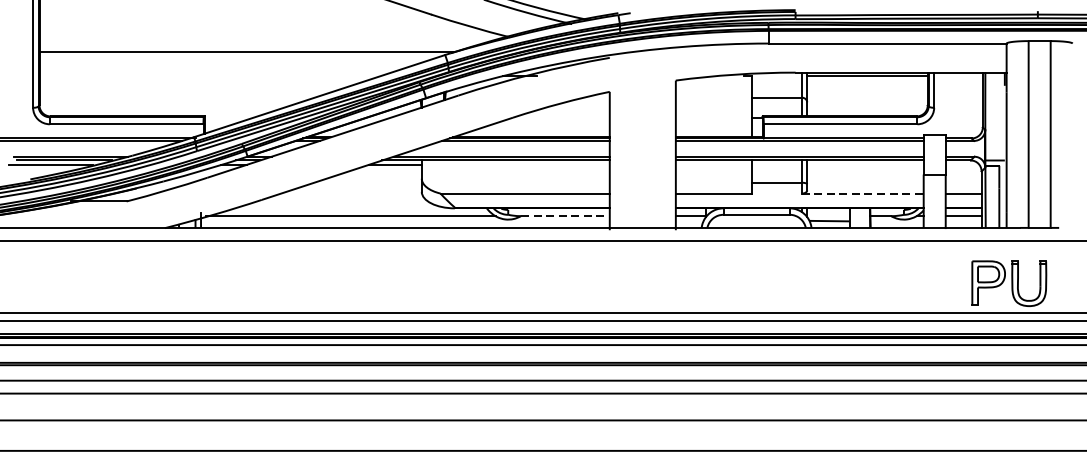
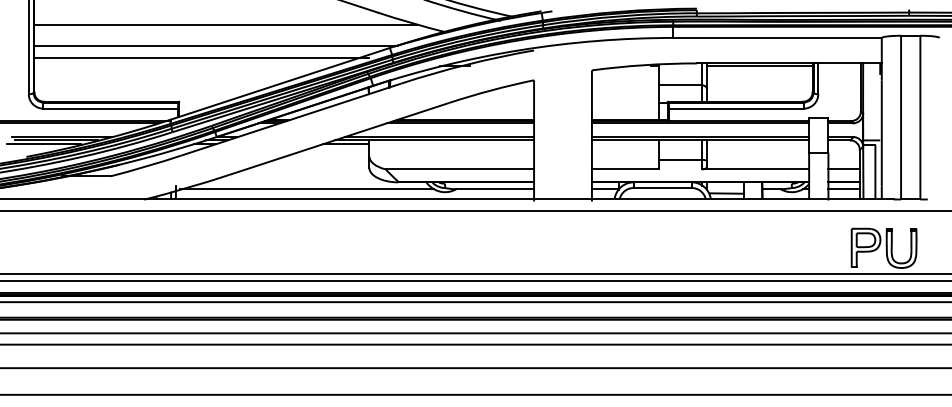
line: (257, 28) -> (225, 24), added
line: (230, 67) -> (201, 58), added
line: (863, 193) -> (756, 169), dashed -> solid
line: (565, 216) -> (495, 189), dashed -> solid

